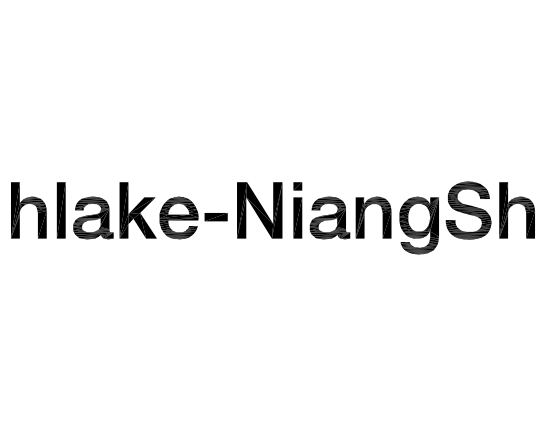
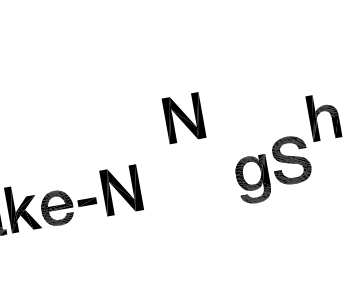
part: (349, 137) -> (183, 118), added
part: (515, 204) -> (321, 112), moved
part: (342, 210) -> (188, 178), removed

